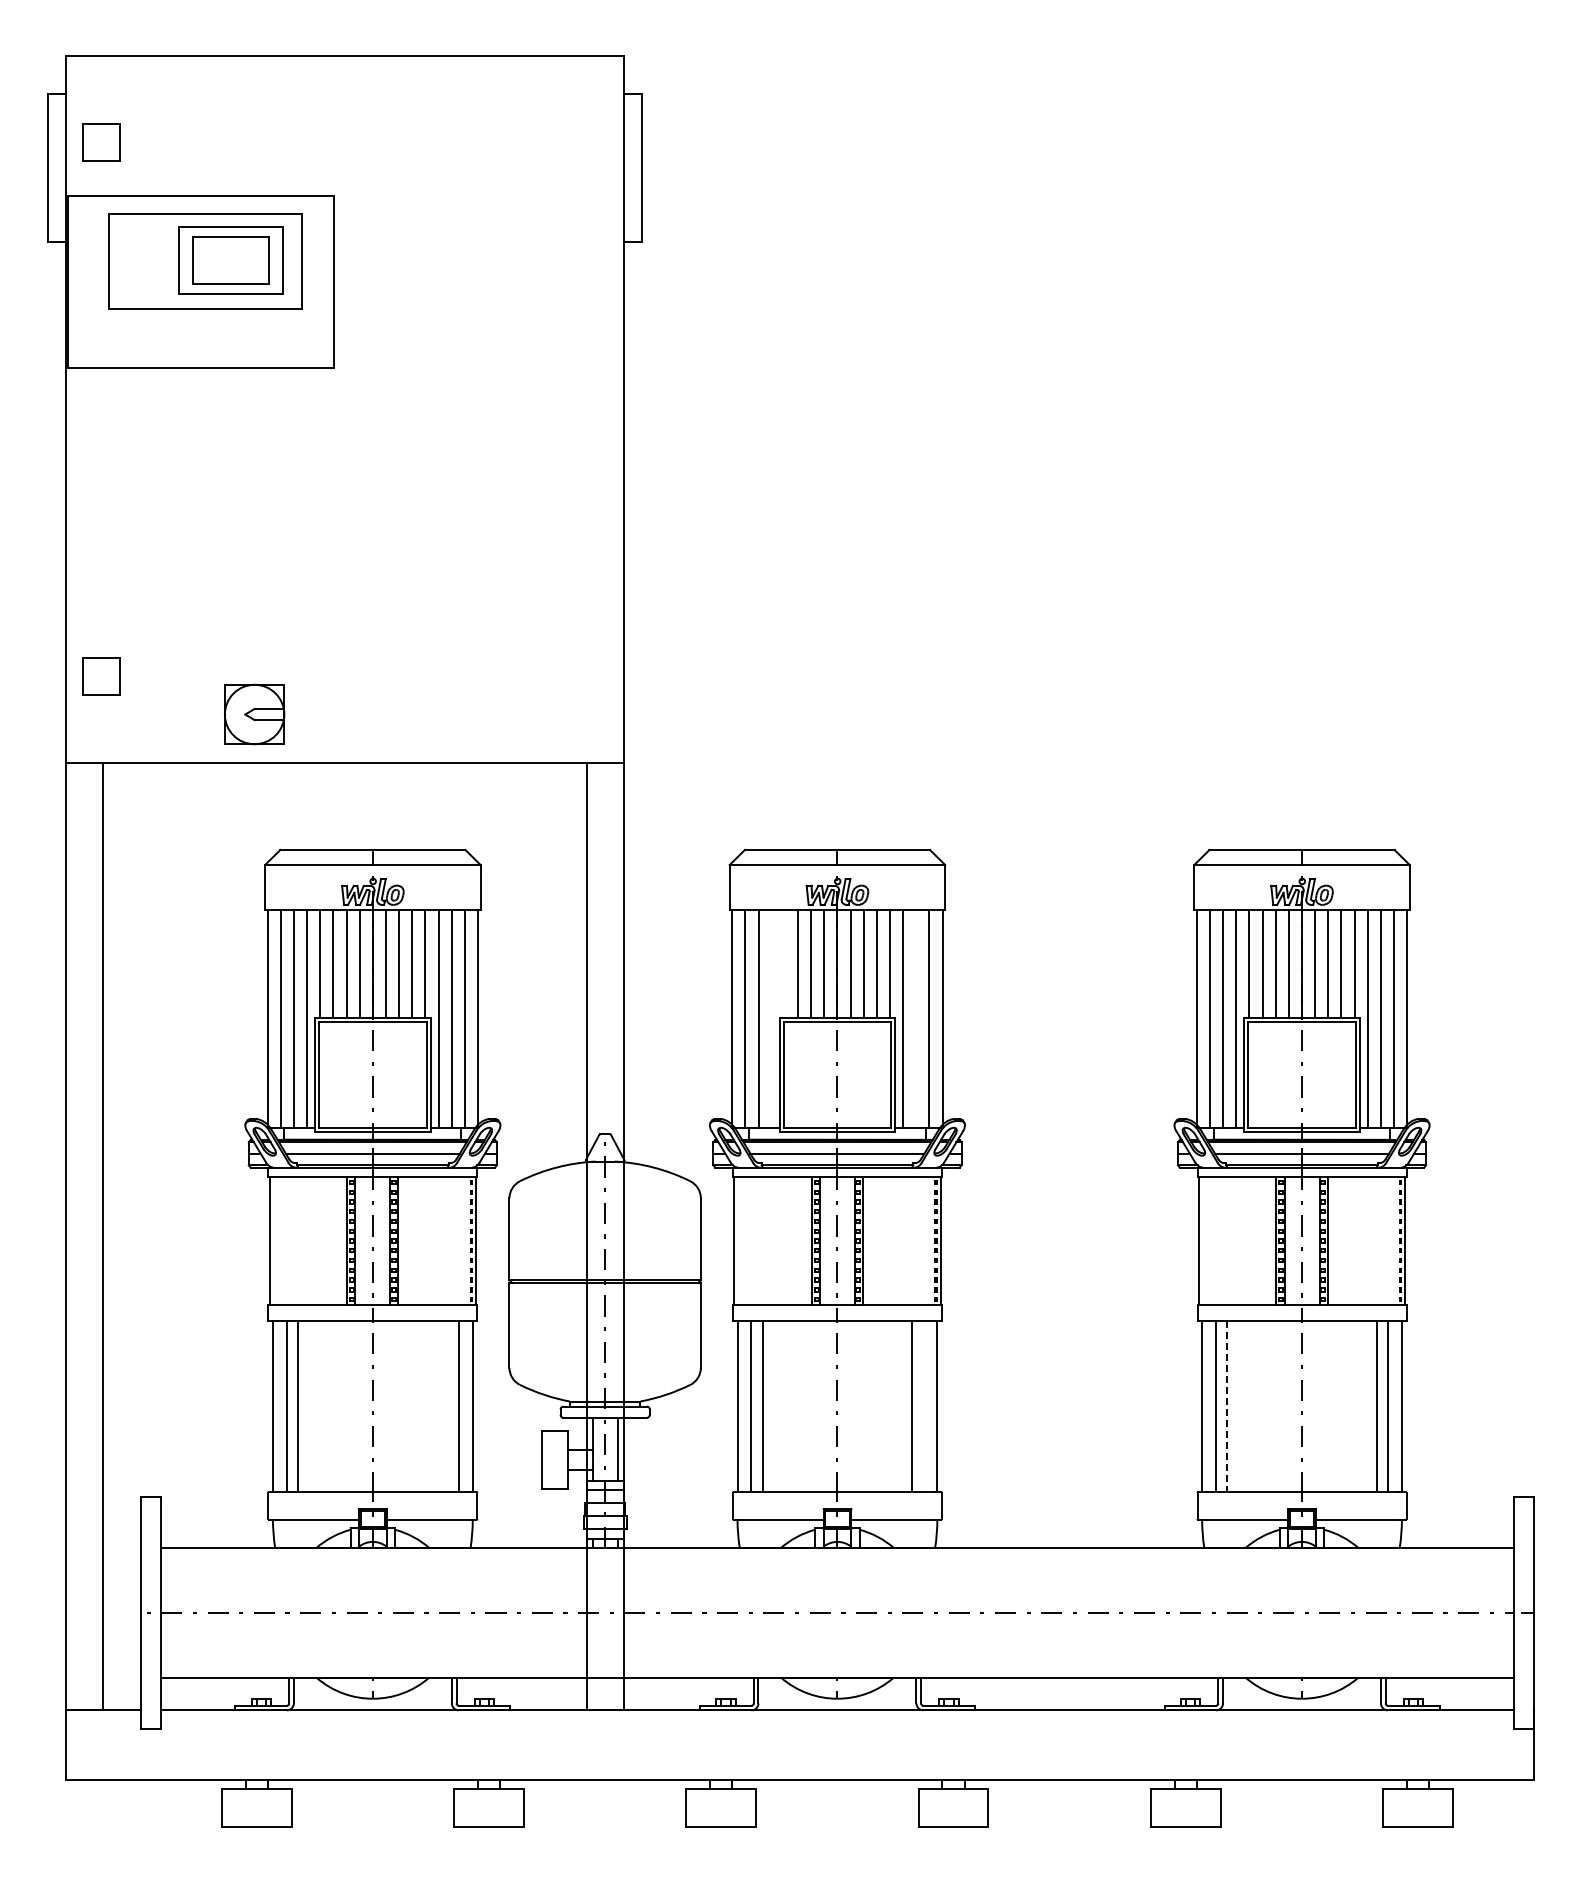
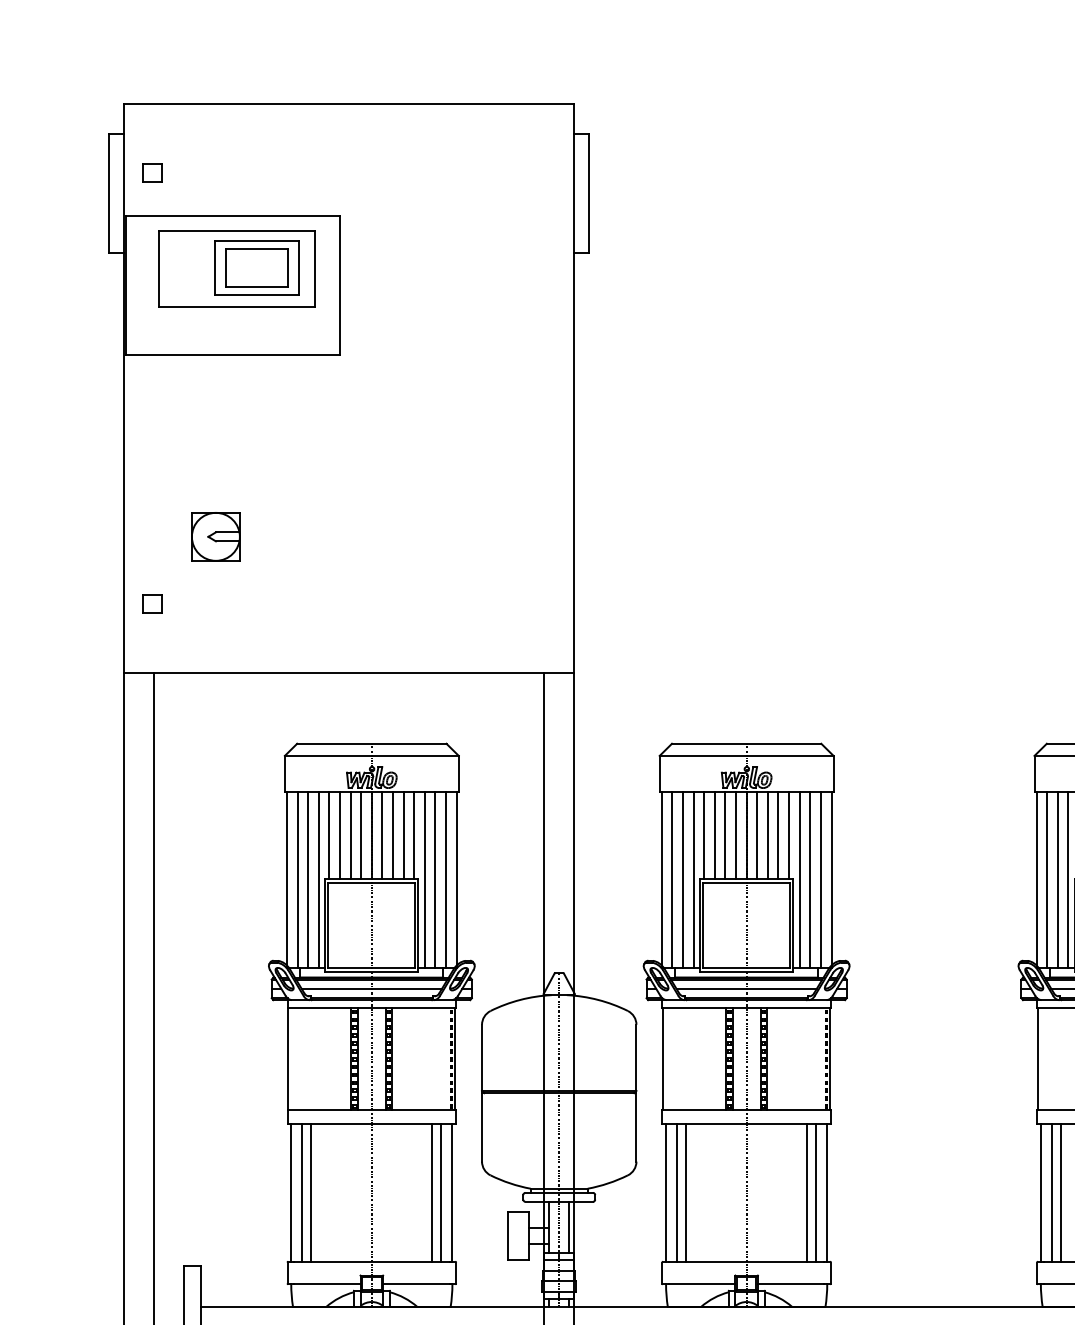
part: (100, 142) -> (152, 172), size x0.62
part: (100, 676) -> (152, 603), size x0.62
part: (254, 714) -> (215, 536), moved
line: (784, 964) -> (703, 836), added
line: (771, 1019) -> (693, 880), added
line: (916, 1019) -> (810, 880), added
line: (447, 1406) -> (432, 1192), added
line: (923, 1406) -> (816, 1192), added
line: (1227, 1406) -> (1061, 1192), dashed -> solid

